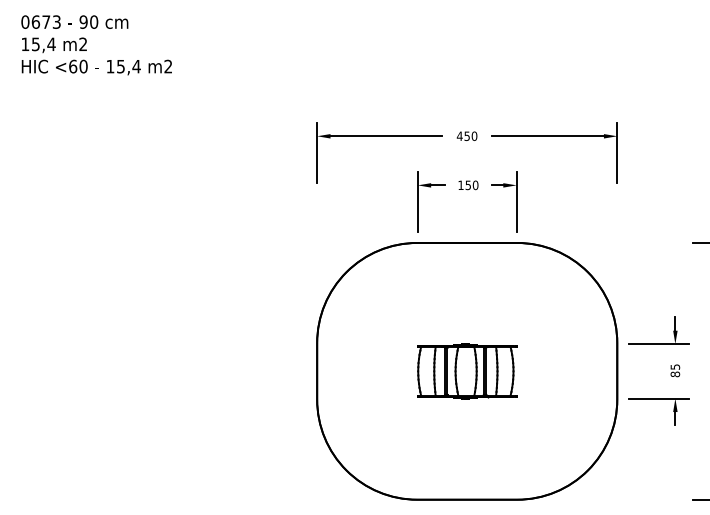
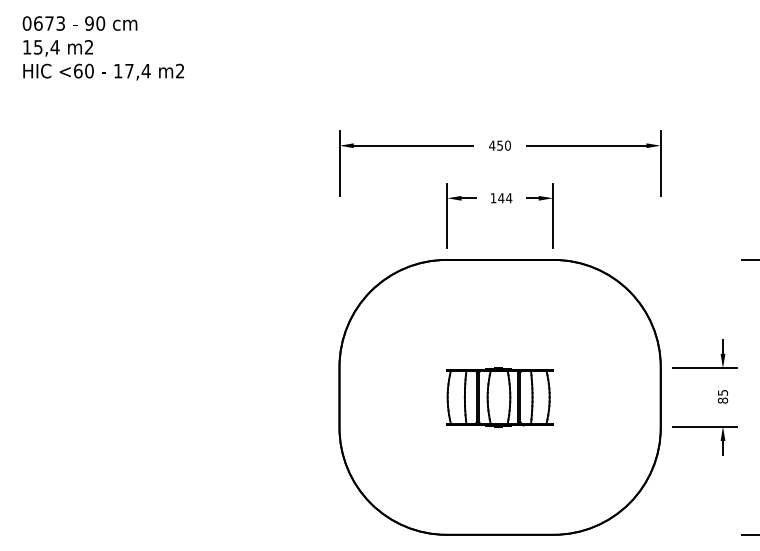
text: (120, 66) -> (128, 71), 15,4 -> 17,4
text: (471, 185) -> (504, 198), 150 -> 144

